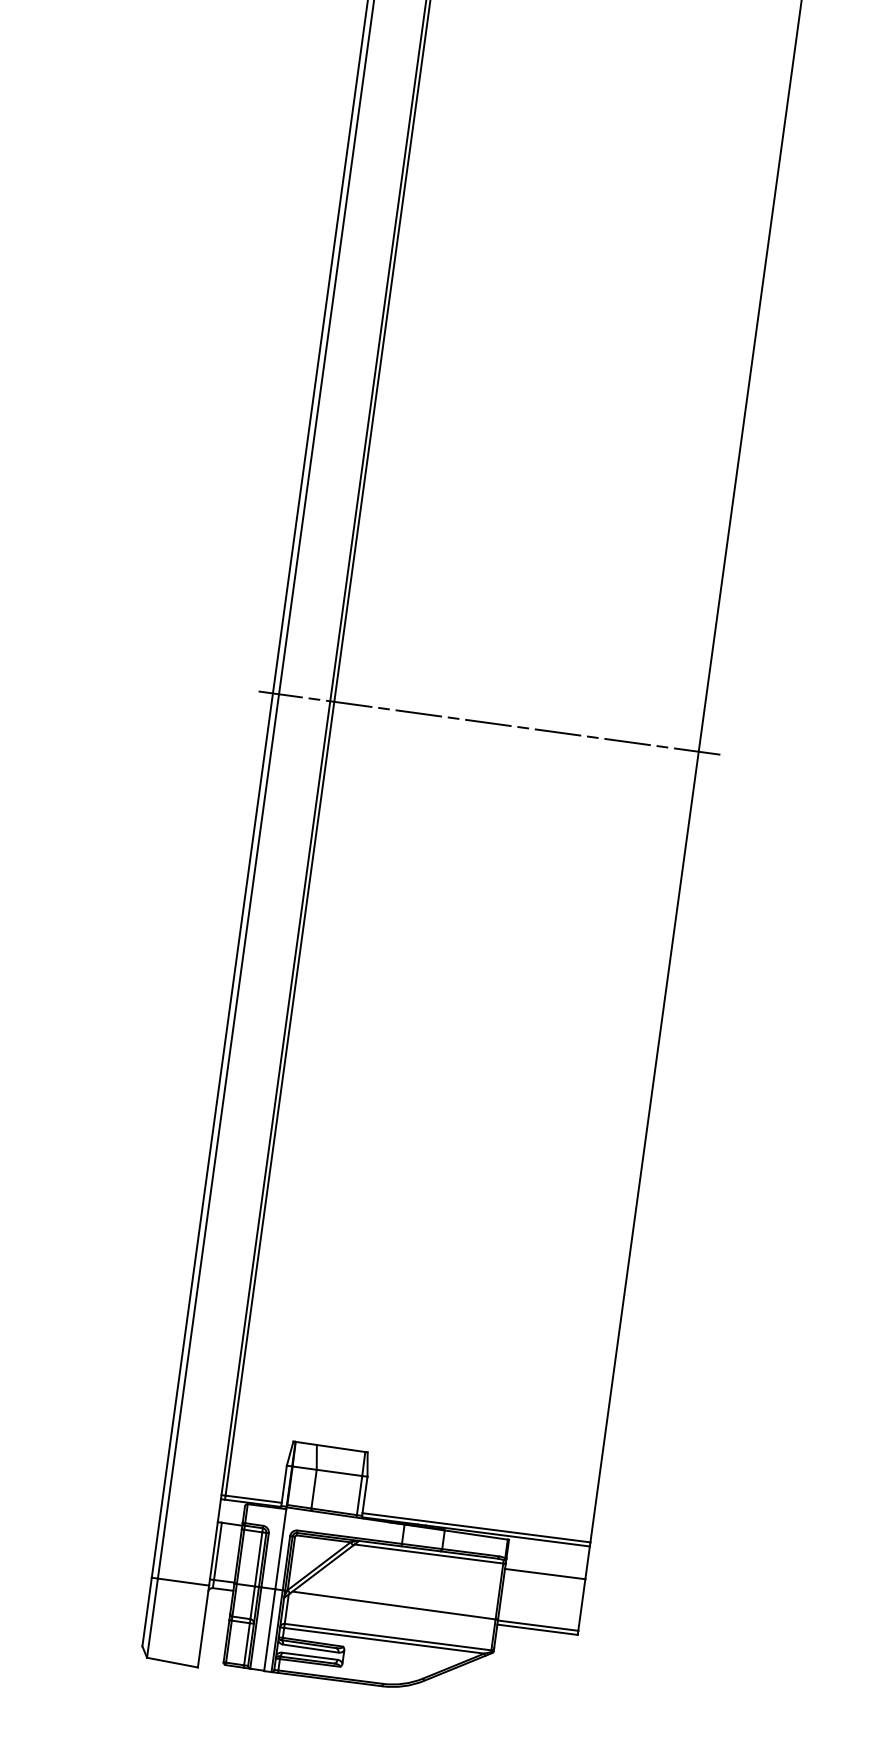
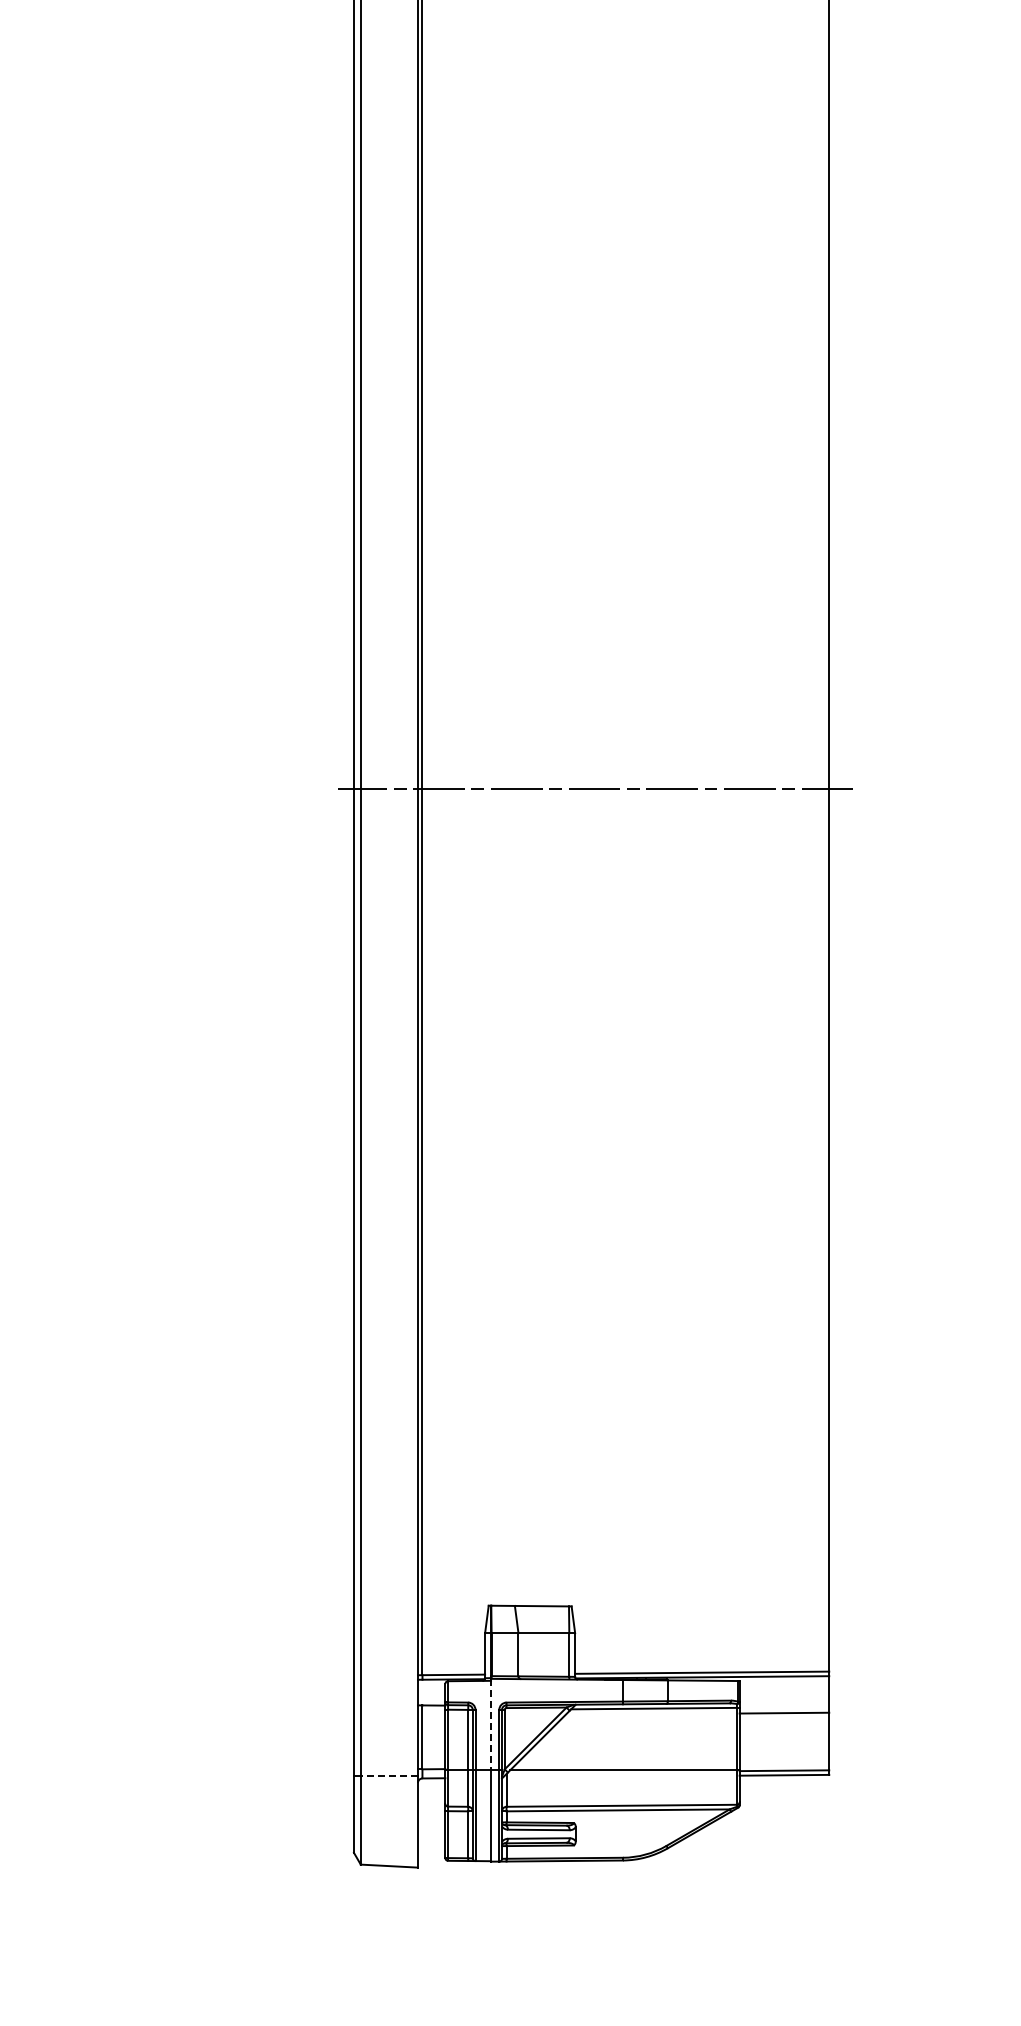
line: (281, 1548) -> (491, 1724), solid -> dashed
line: (183, 1582) -> (389, 1776), solid -> dashed

